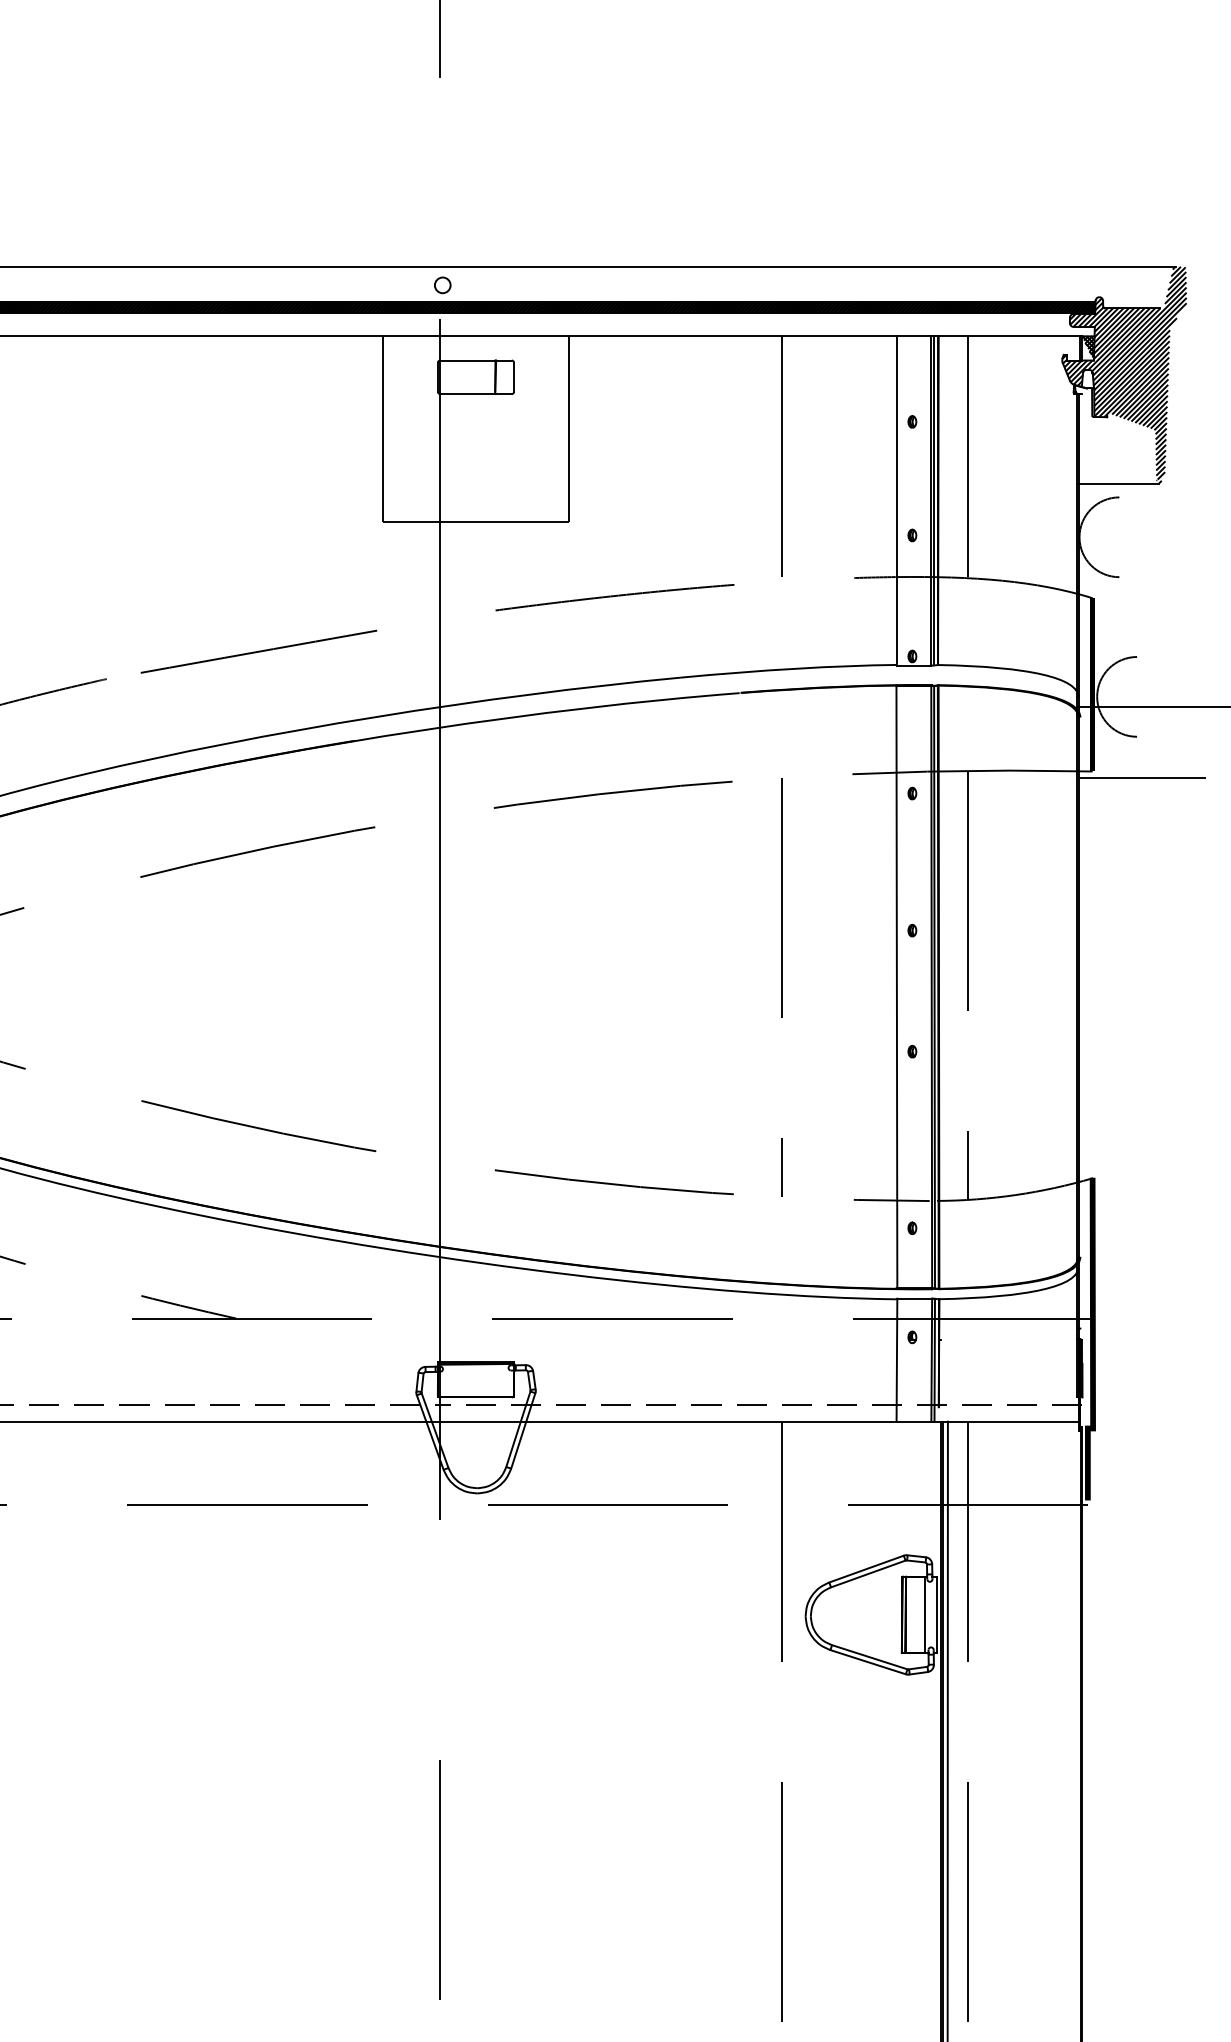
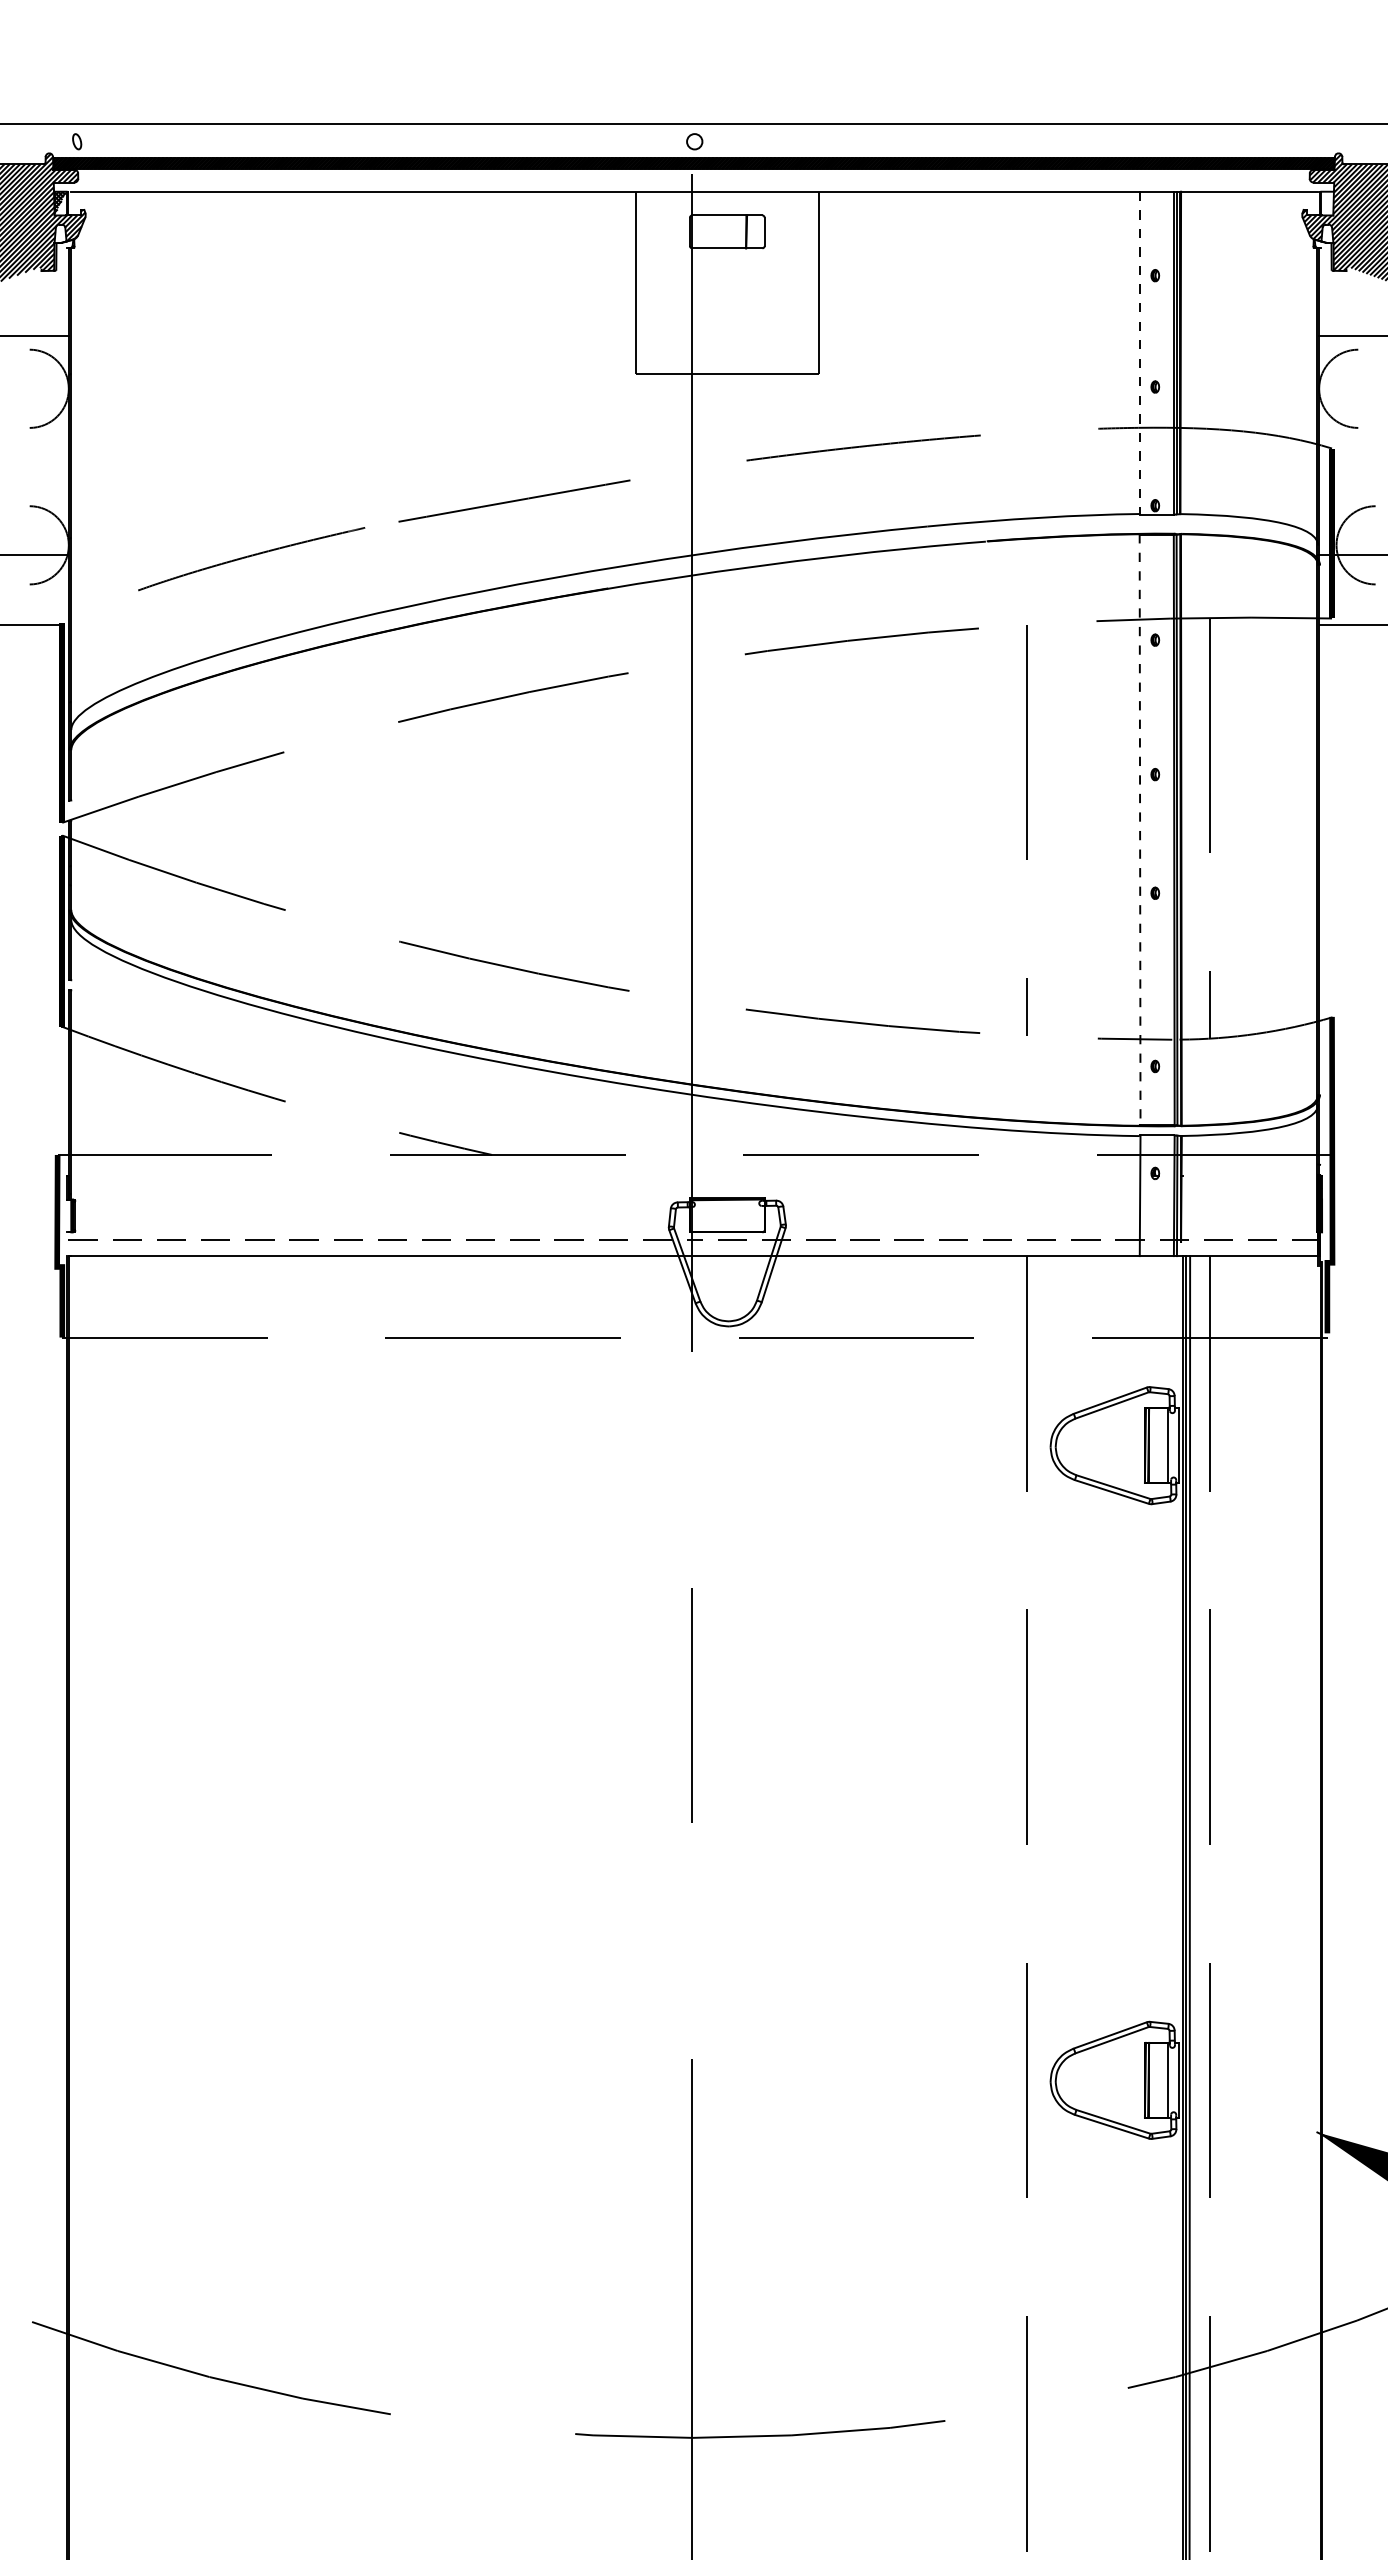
hatch: (1087, 348) -> (1327, 203), removed
line: (967, 456) -> (1209, 309), removed
line: (782, 458) -> (1027, 311), removed
line: (896, 501) -> (1139, 353), solid -> dashed
line: (897, 986) -> (1140, 829), solid -> dashed

